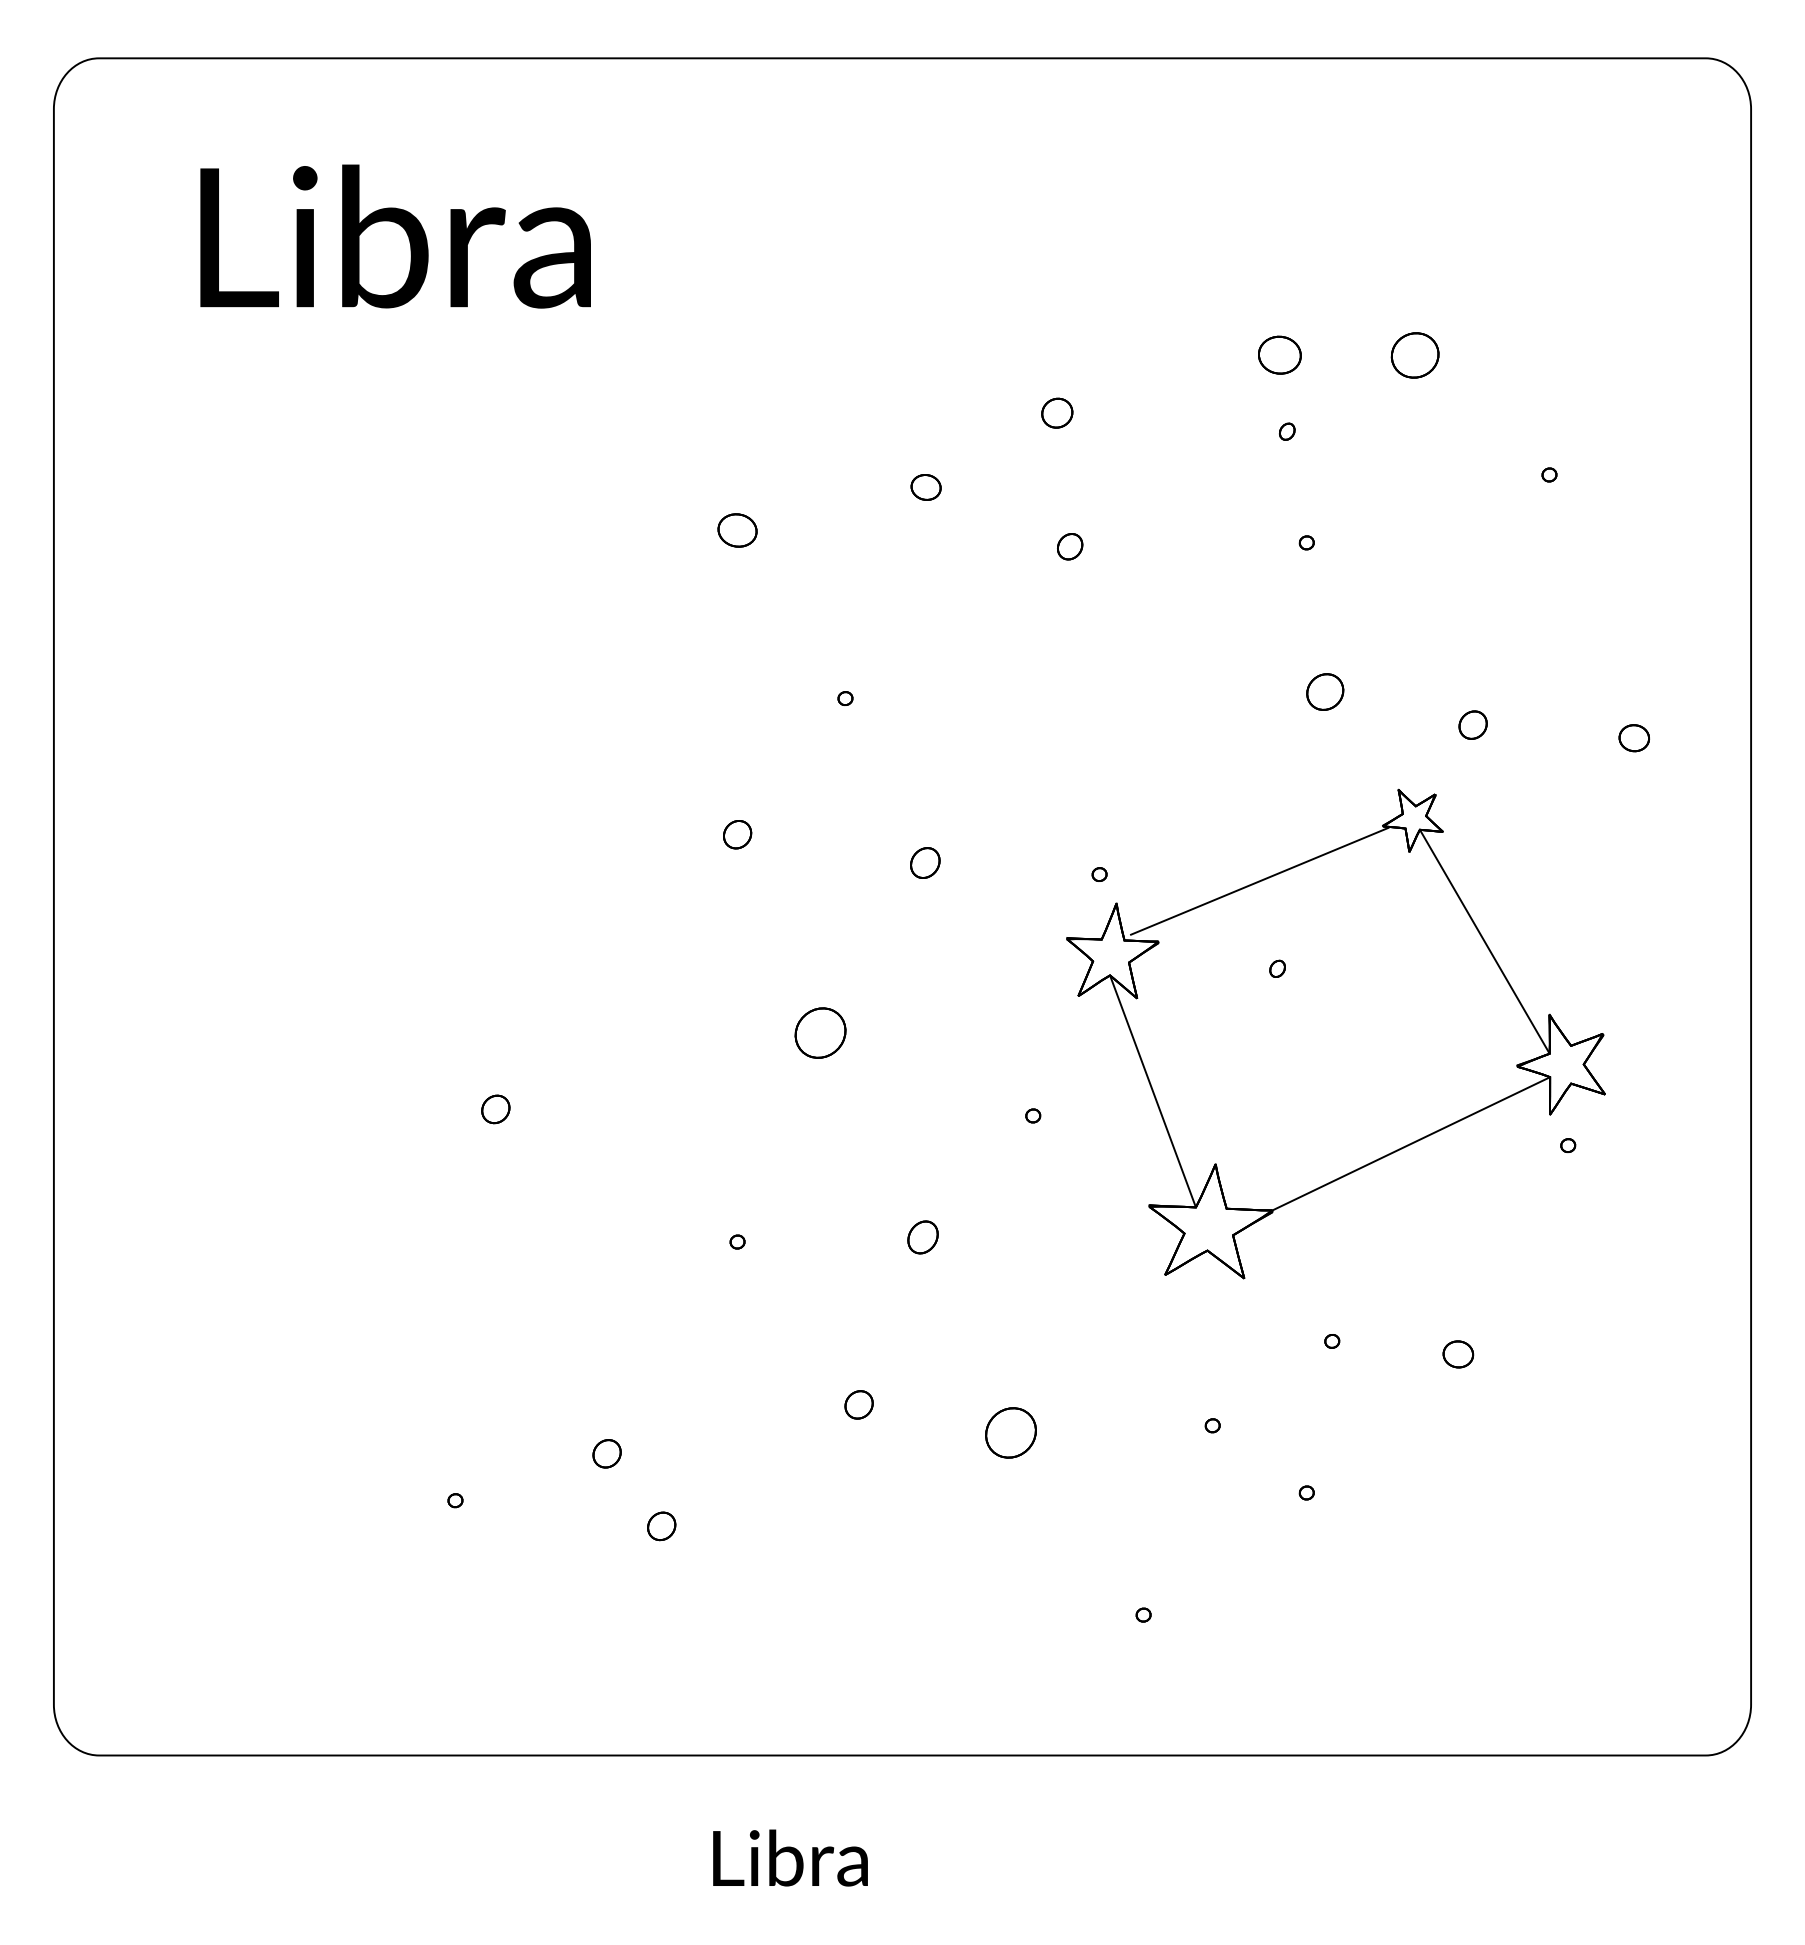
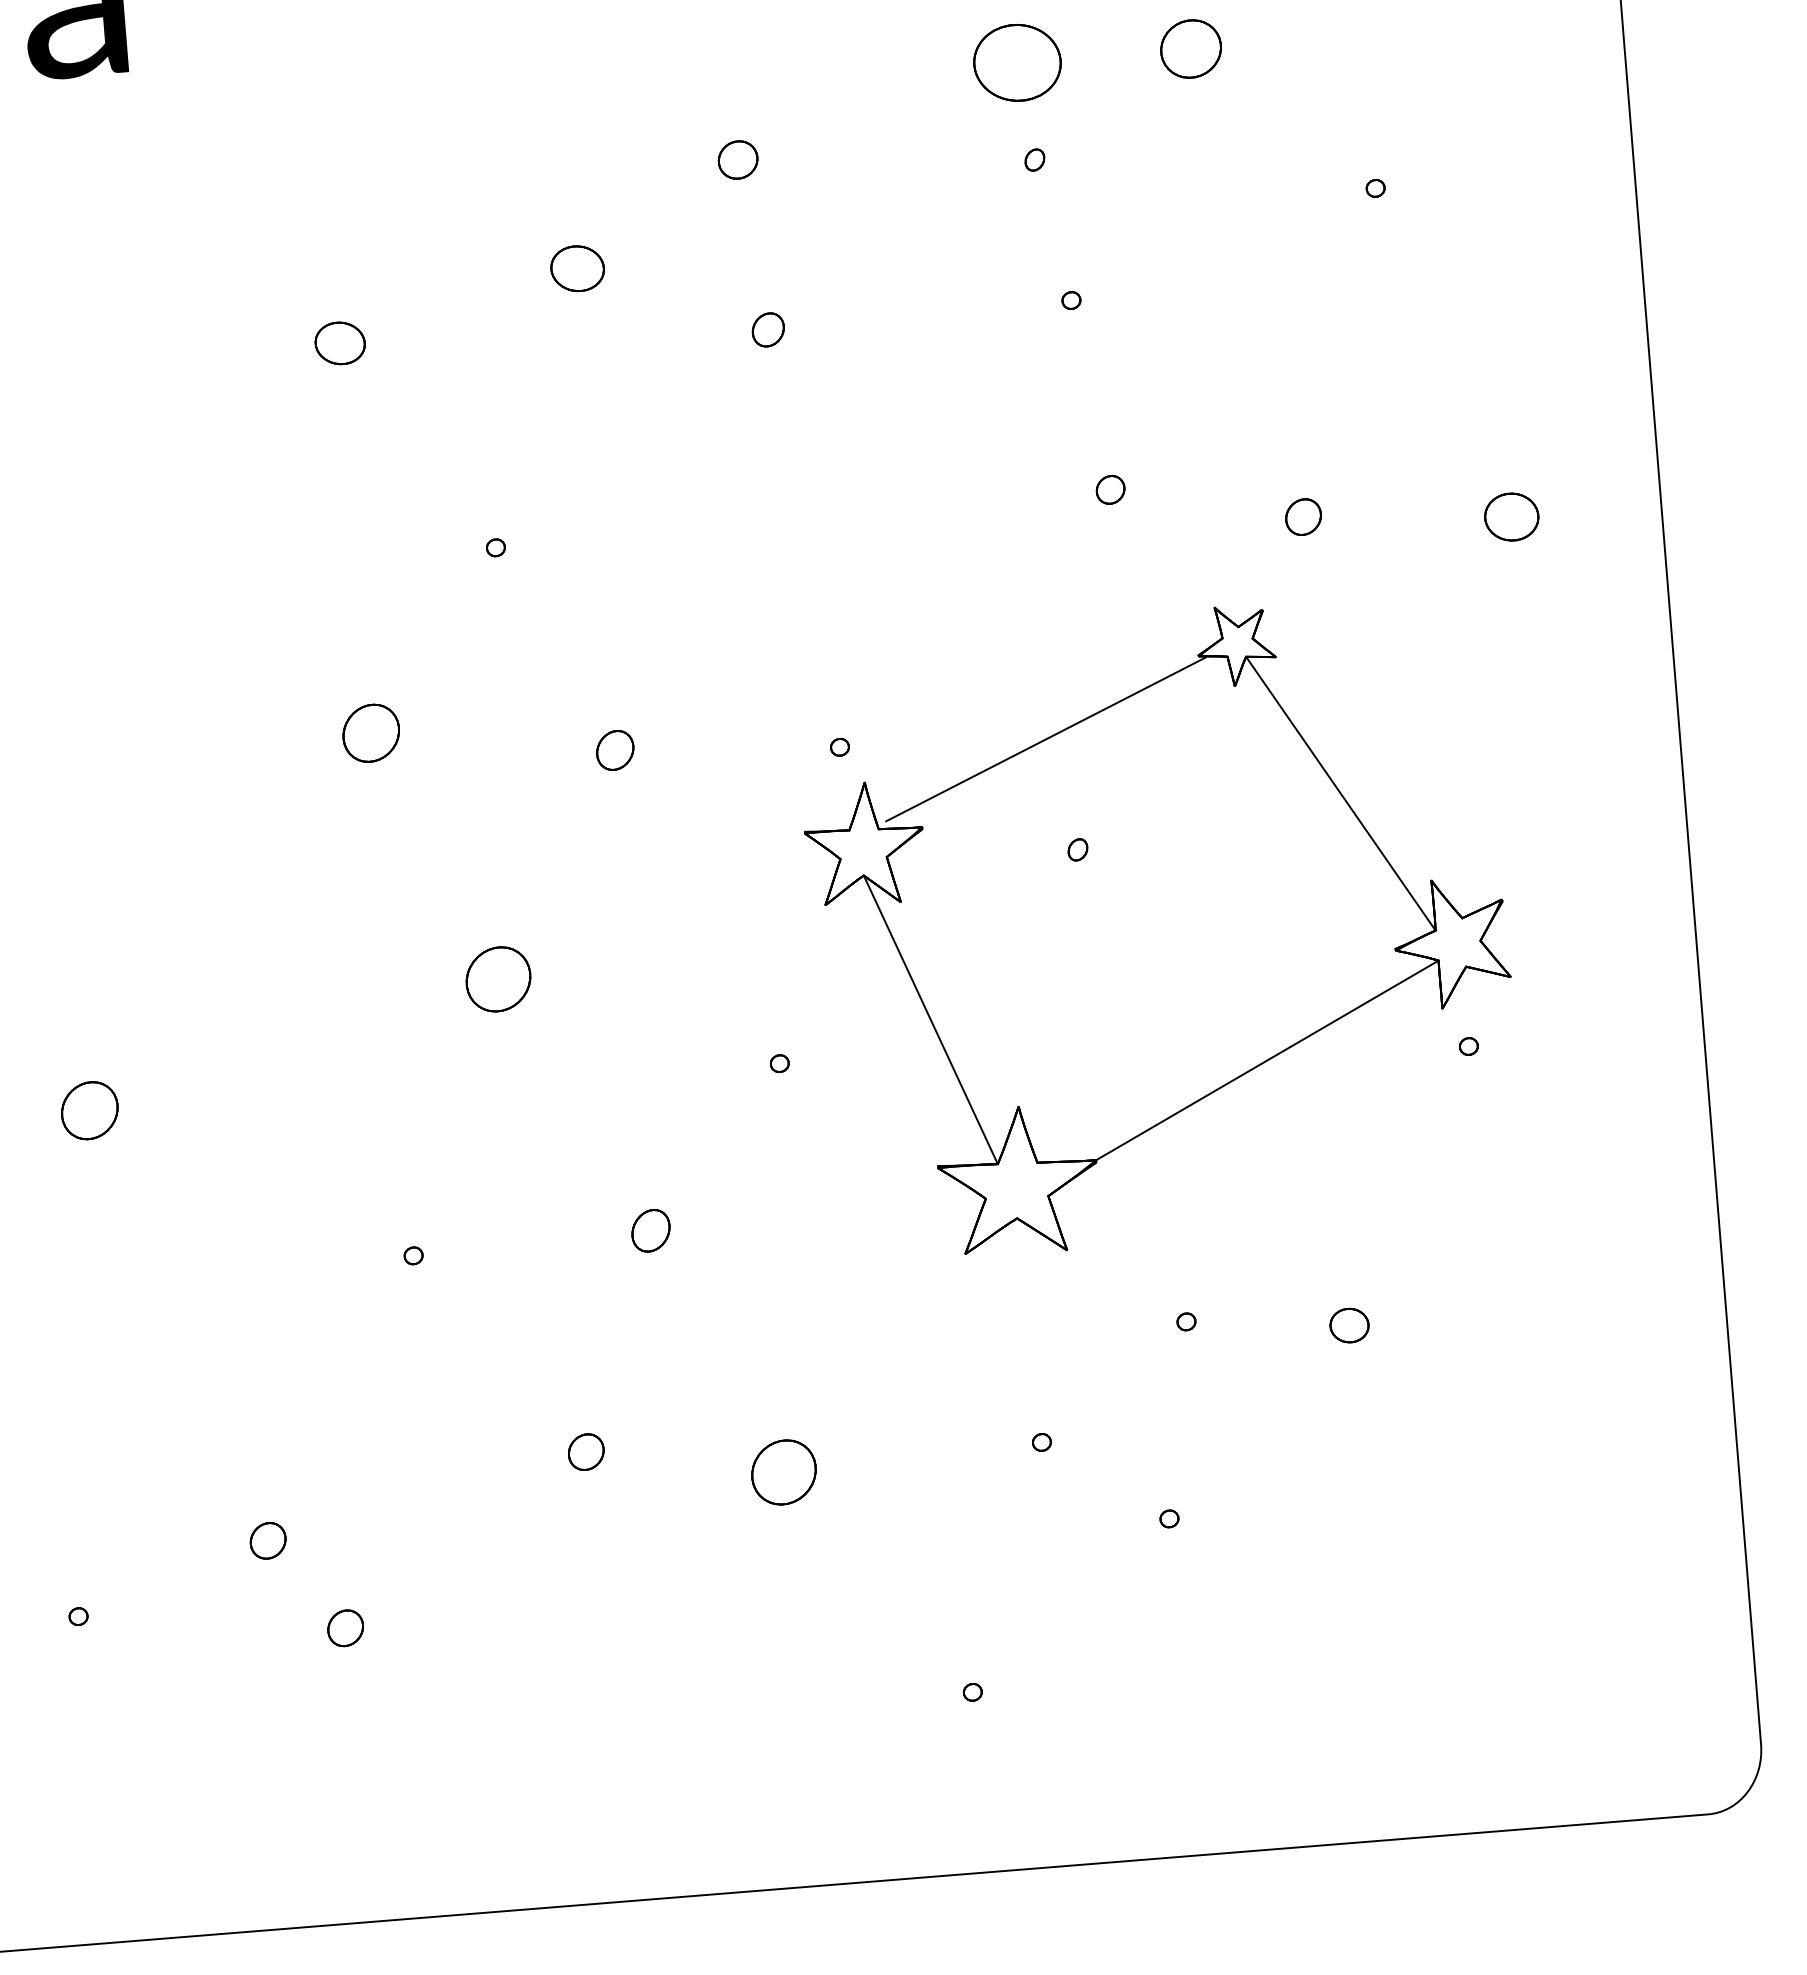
part: (1279, 354) -> (1017, 61), size x1.6
part: (925, 487) -> (576, 268), size x1.4
part: (1325, 691) -> (1110, 489), size x0.6
part: (1633, 738) -> (1510, 517), size x1.4
part: (737, 834) -> (371, 733), size x1.6
part: (495, 1109) -> (89, 1110), size x1.6

